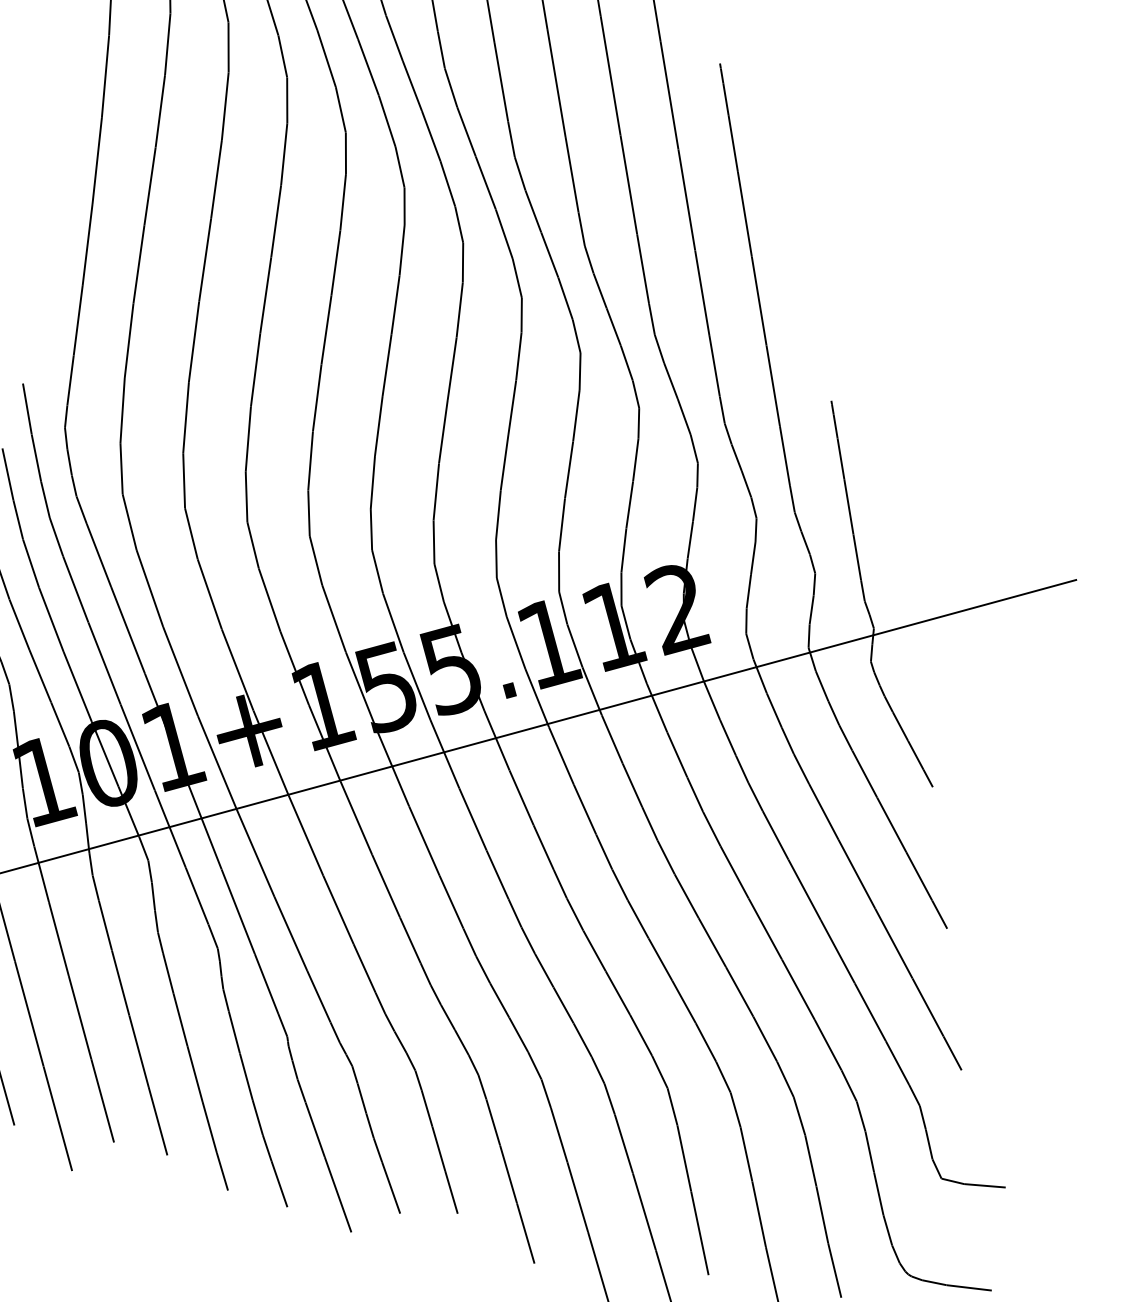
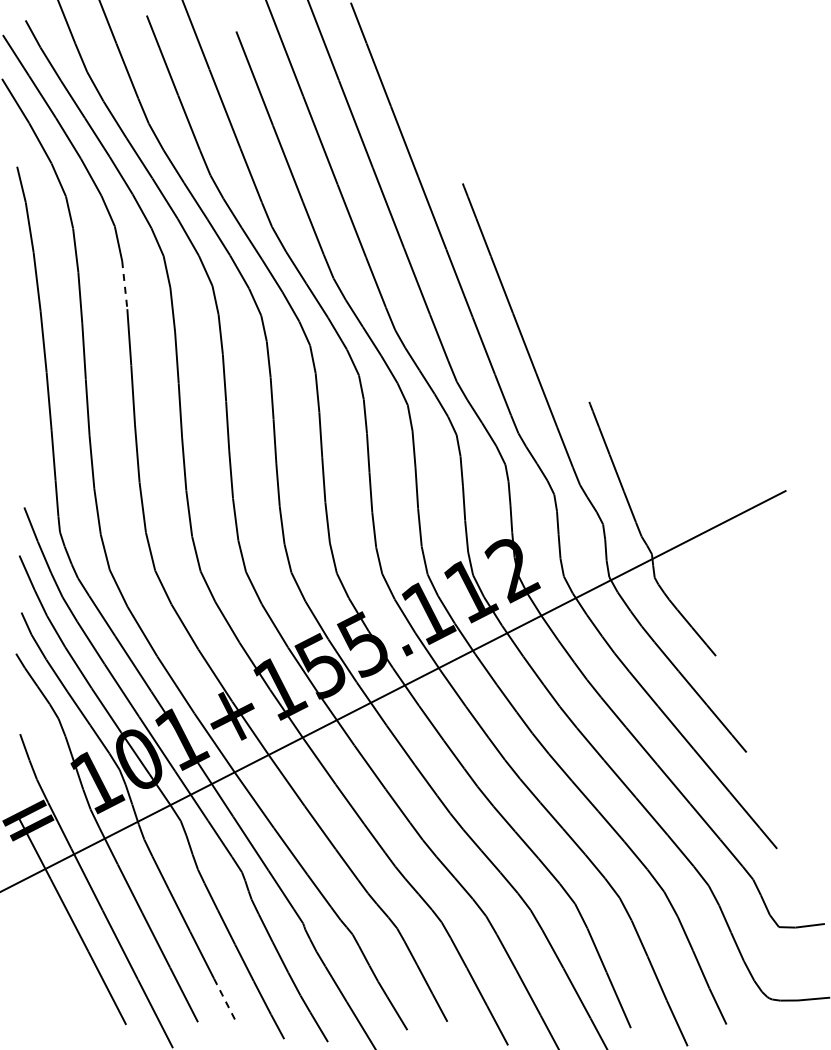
line: (224, 106) -> (124, 285), solid -> dashed
line: (157, 1121) -> (225, 1001), solid -> dashed

